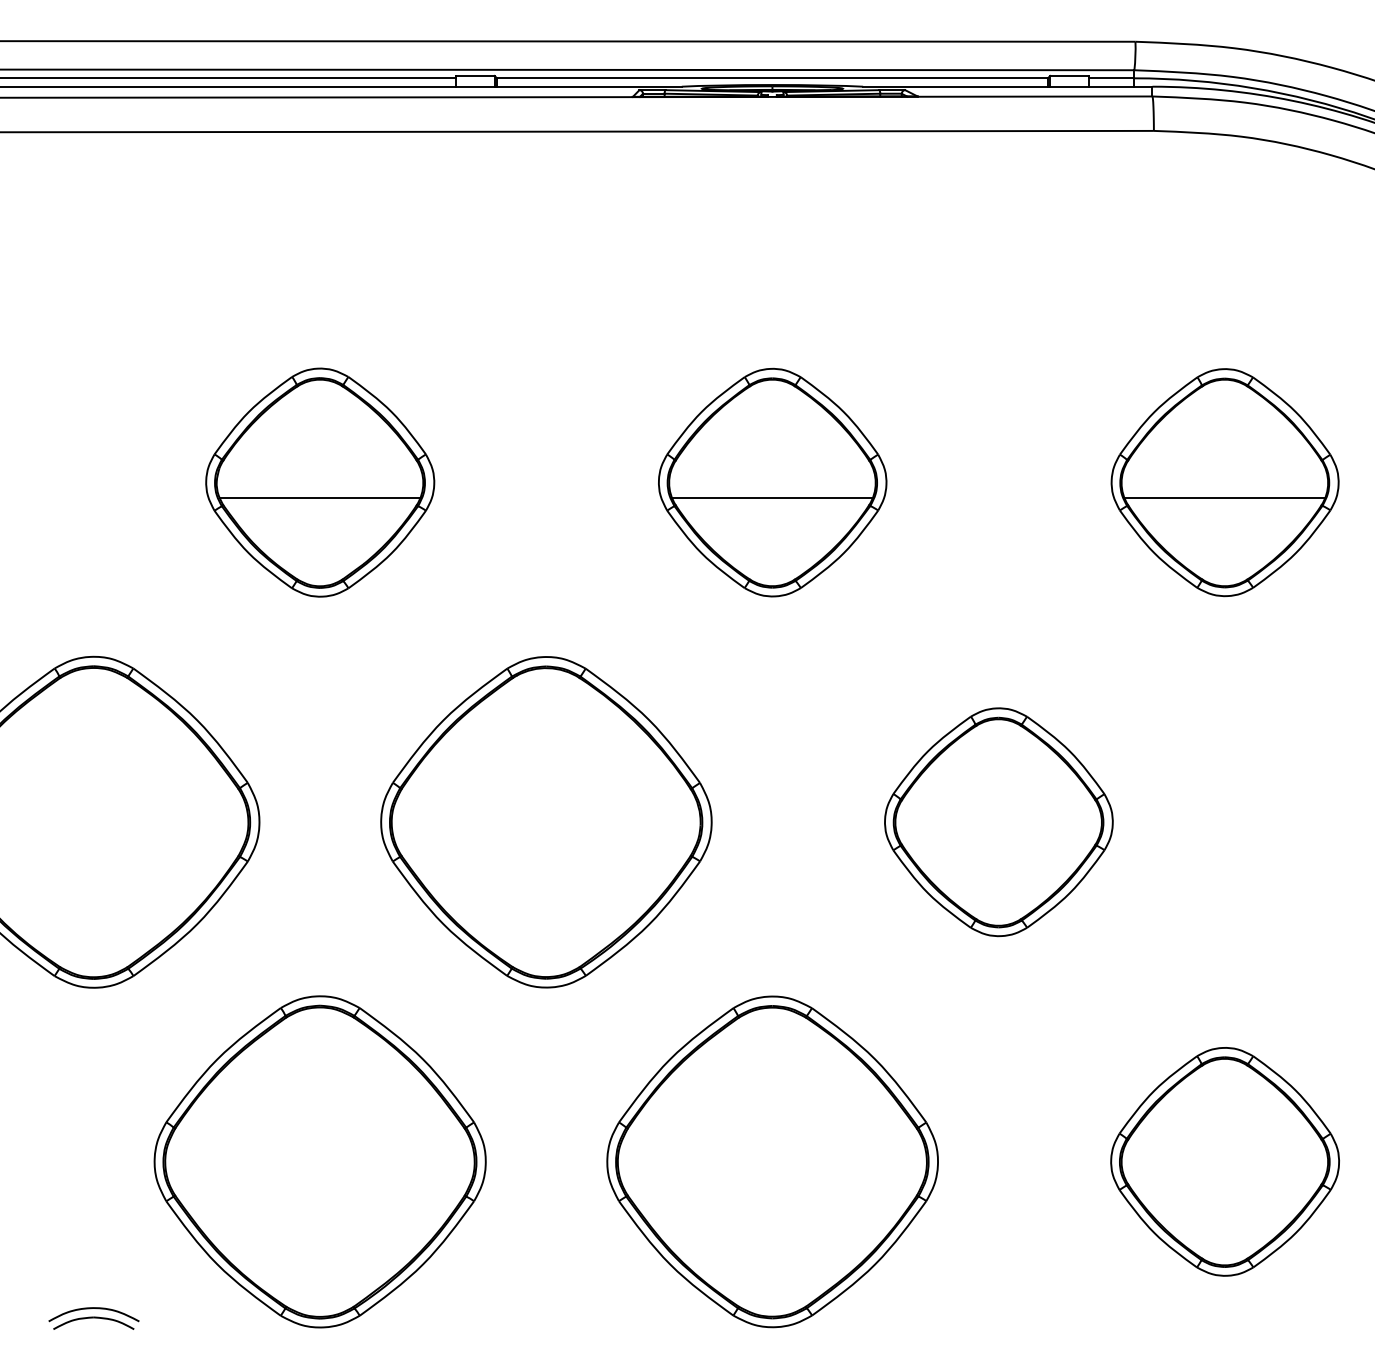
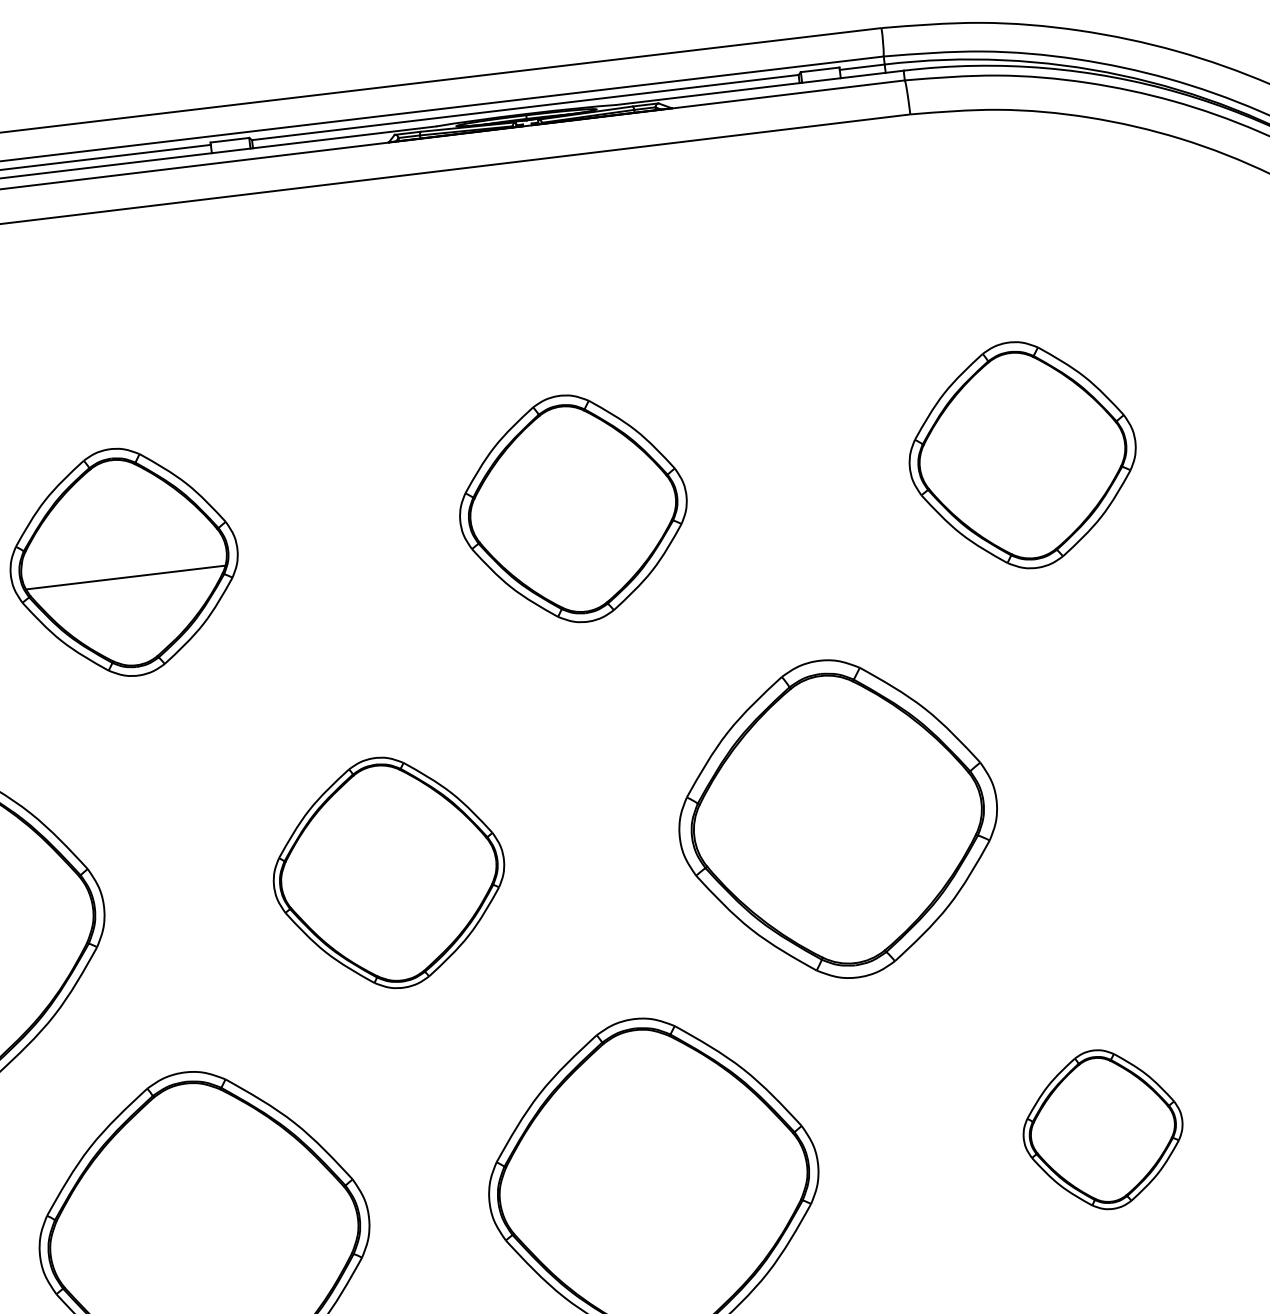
line: (771, 497) -> (574, 523), removed
line: (1224, 497) -> (1023, 470), removed
part: (546, 822) -> (389, 873), size x0.7
part: (998, 822) -> (837, 819), size x1.4
part: (1224, 1161) -> (1102, 1129), size x0.7

